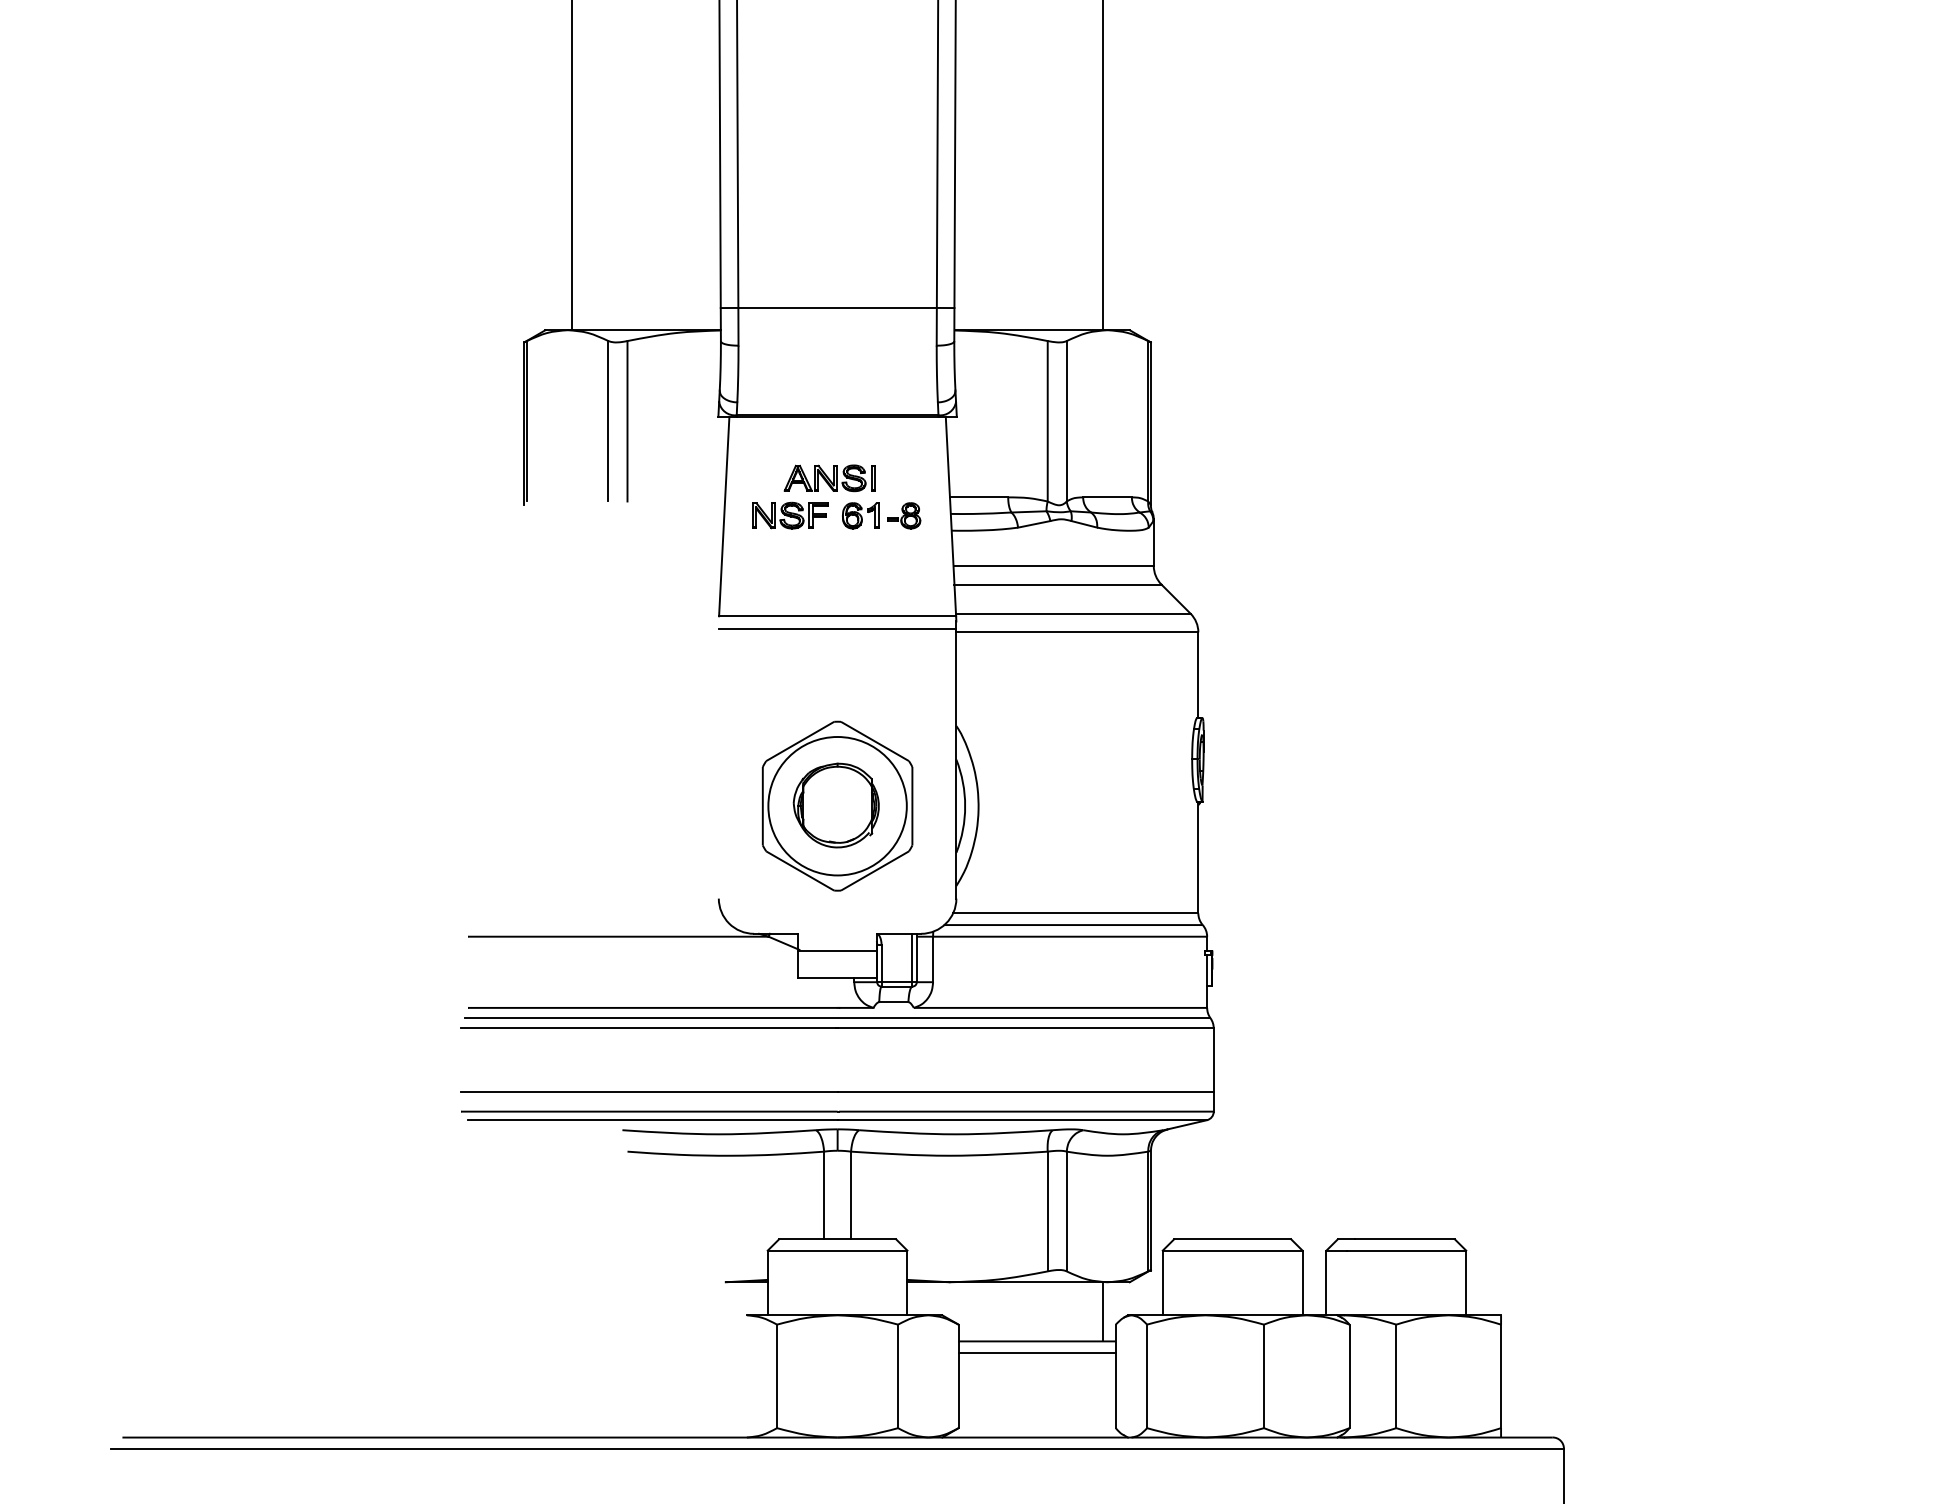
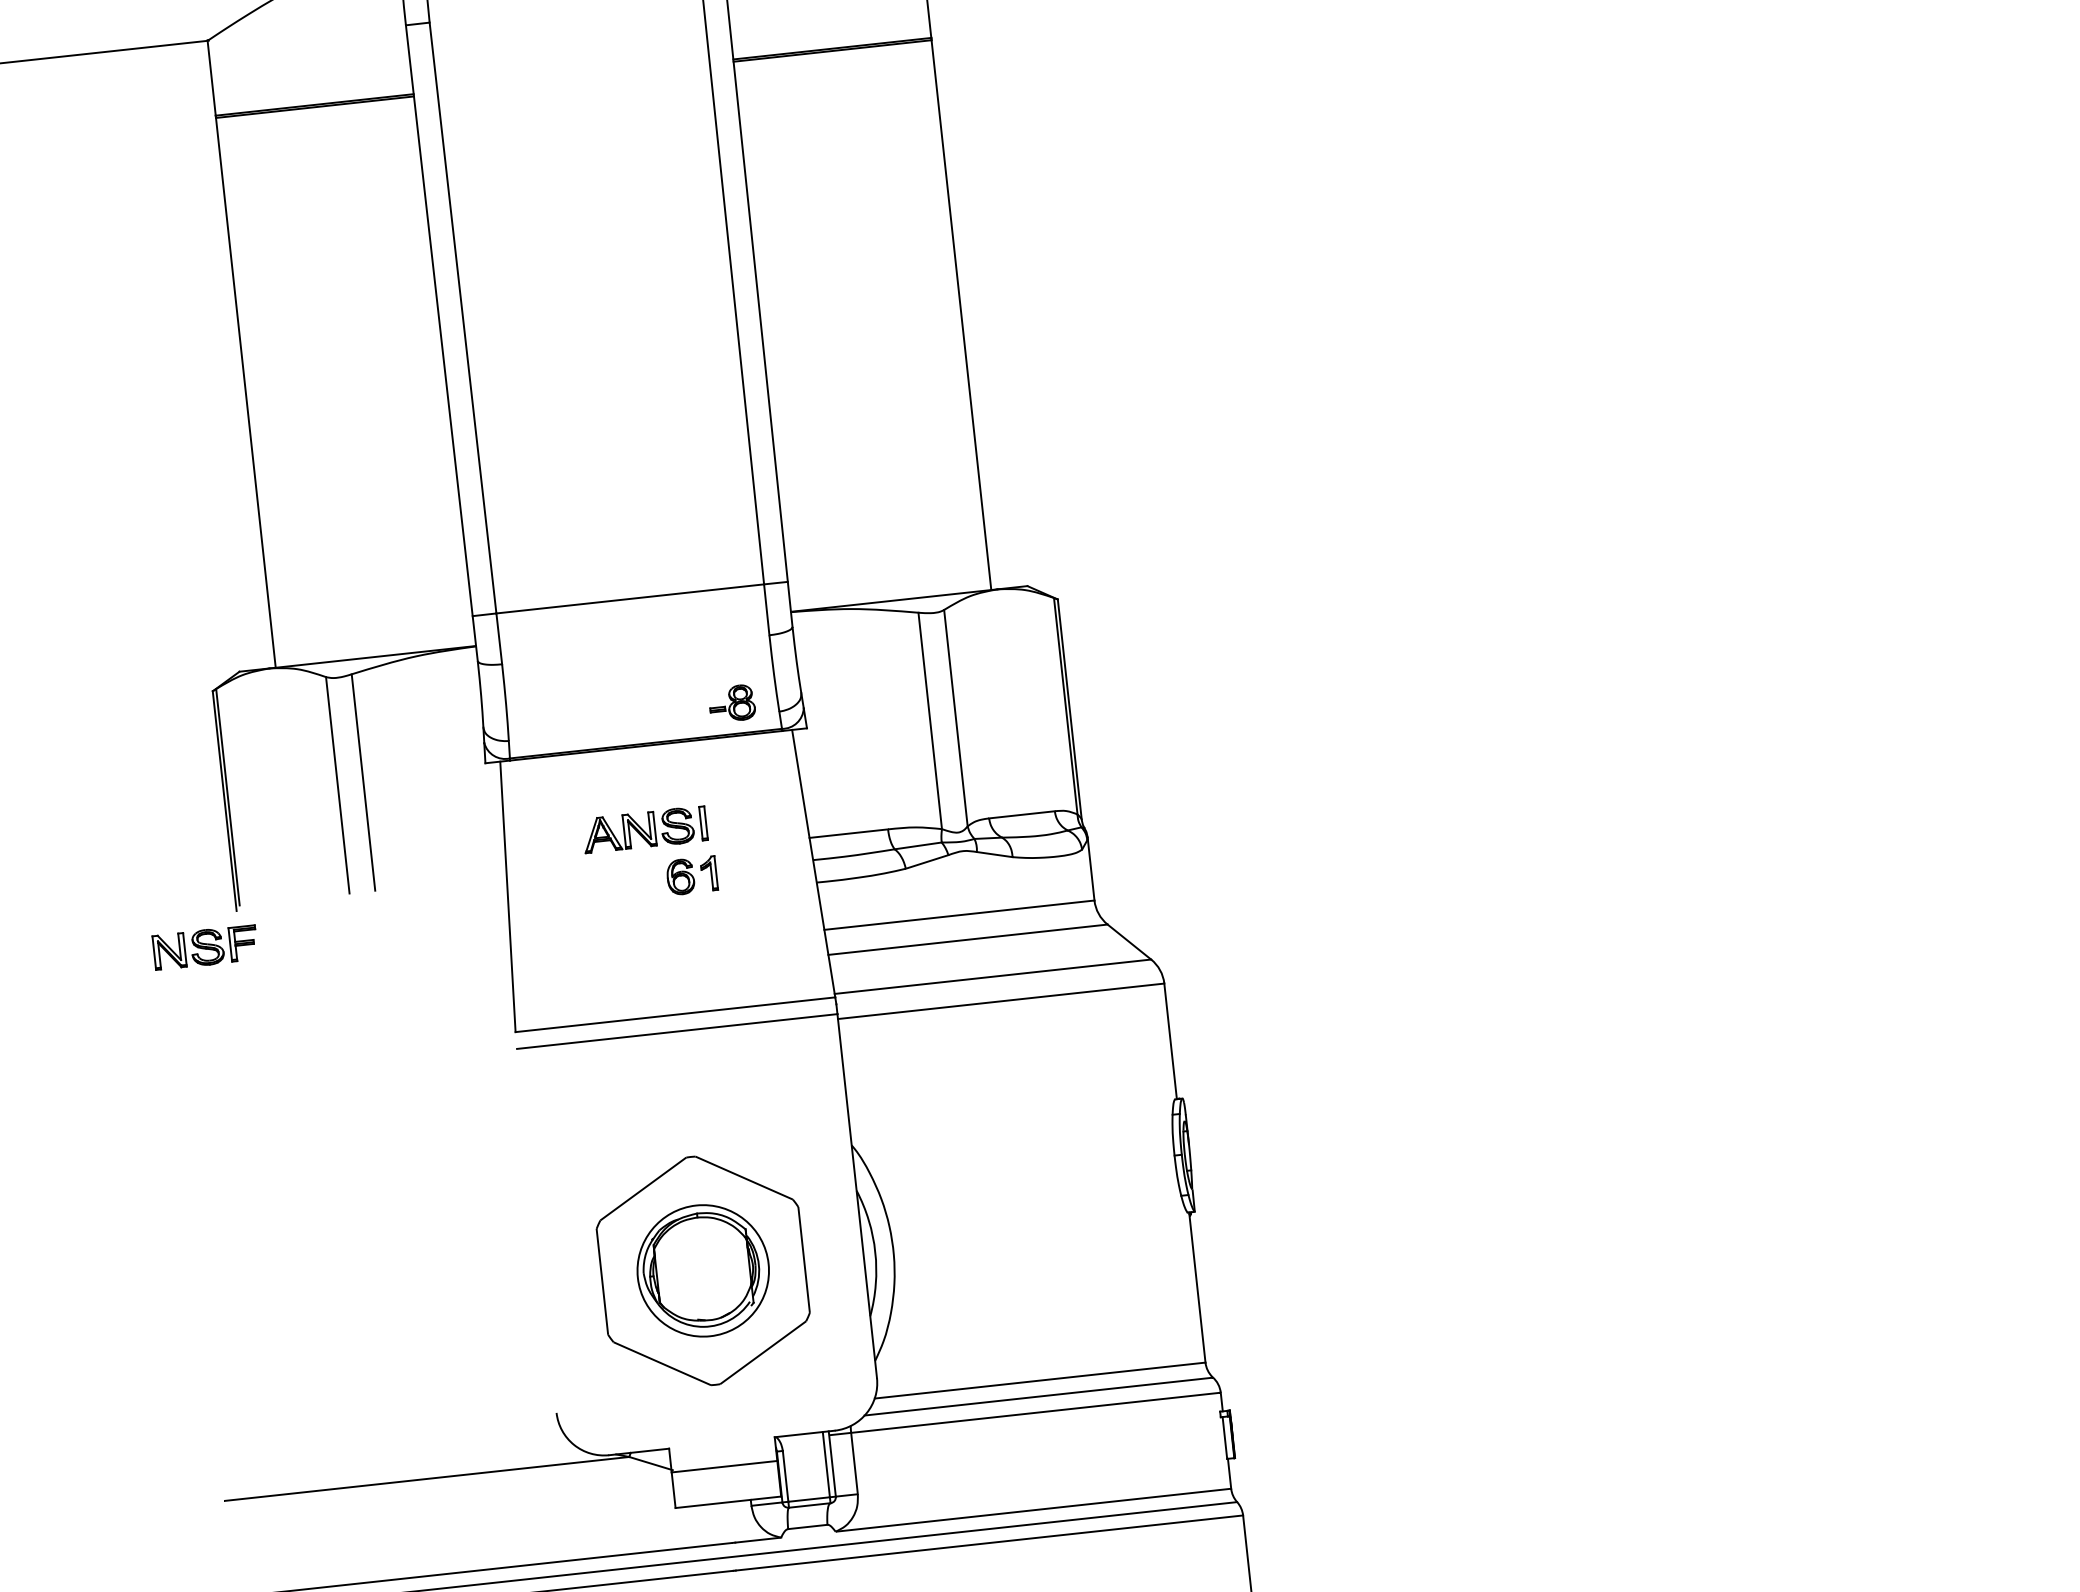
part: (790, 515) -> (205, 947), moved
part: (904, 515) -> (732, 703), moved
circle: (837, 806) -> (703, 1271), size x0.7

